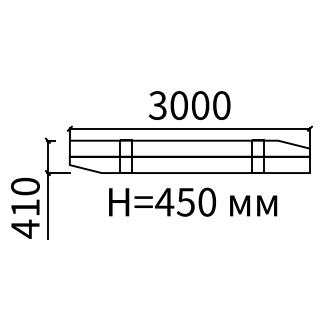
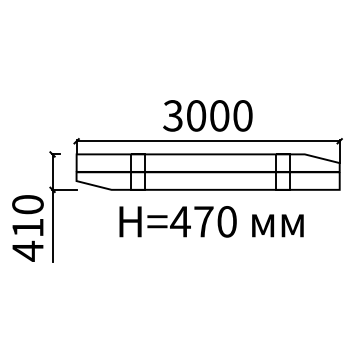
text: (185, 201) -> (203, 221), =450 -> =470

